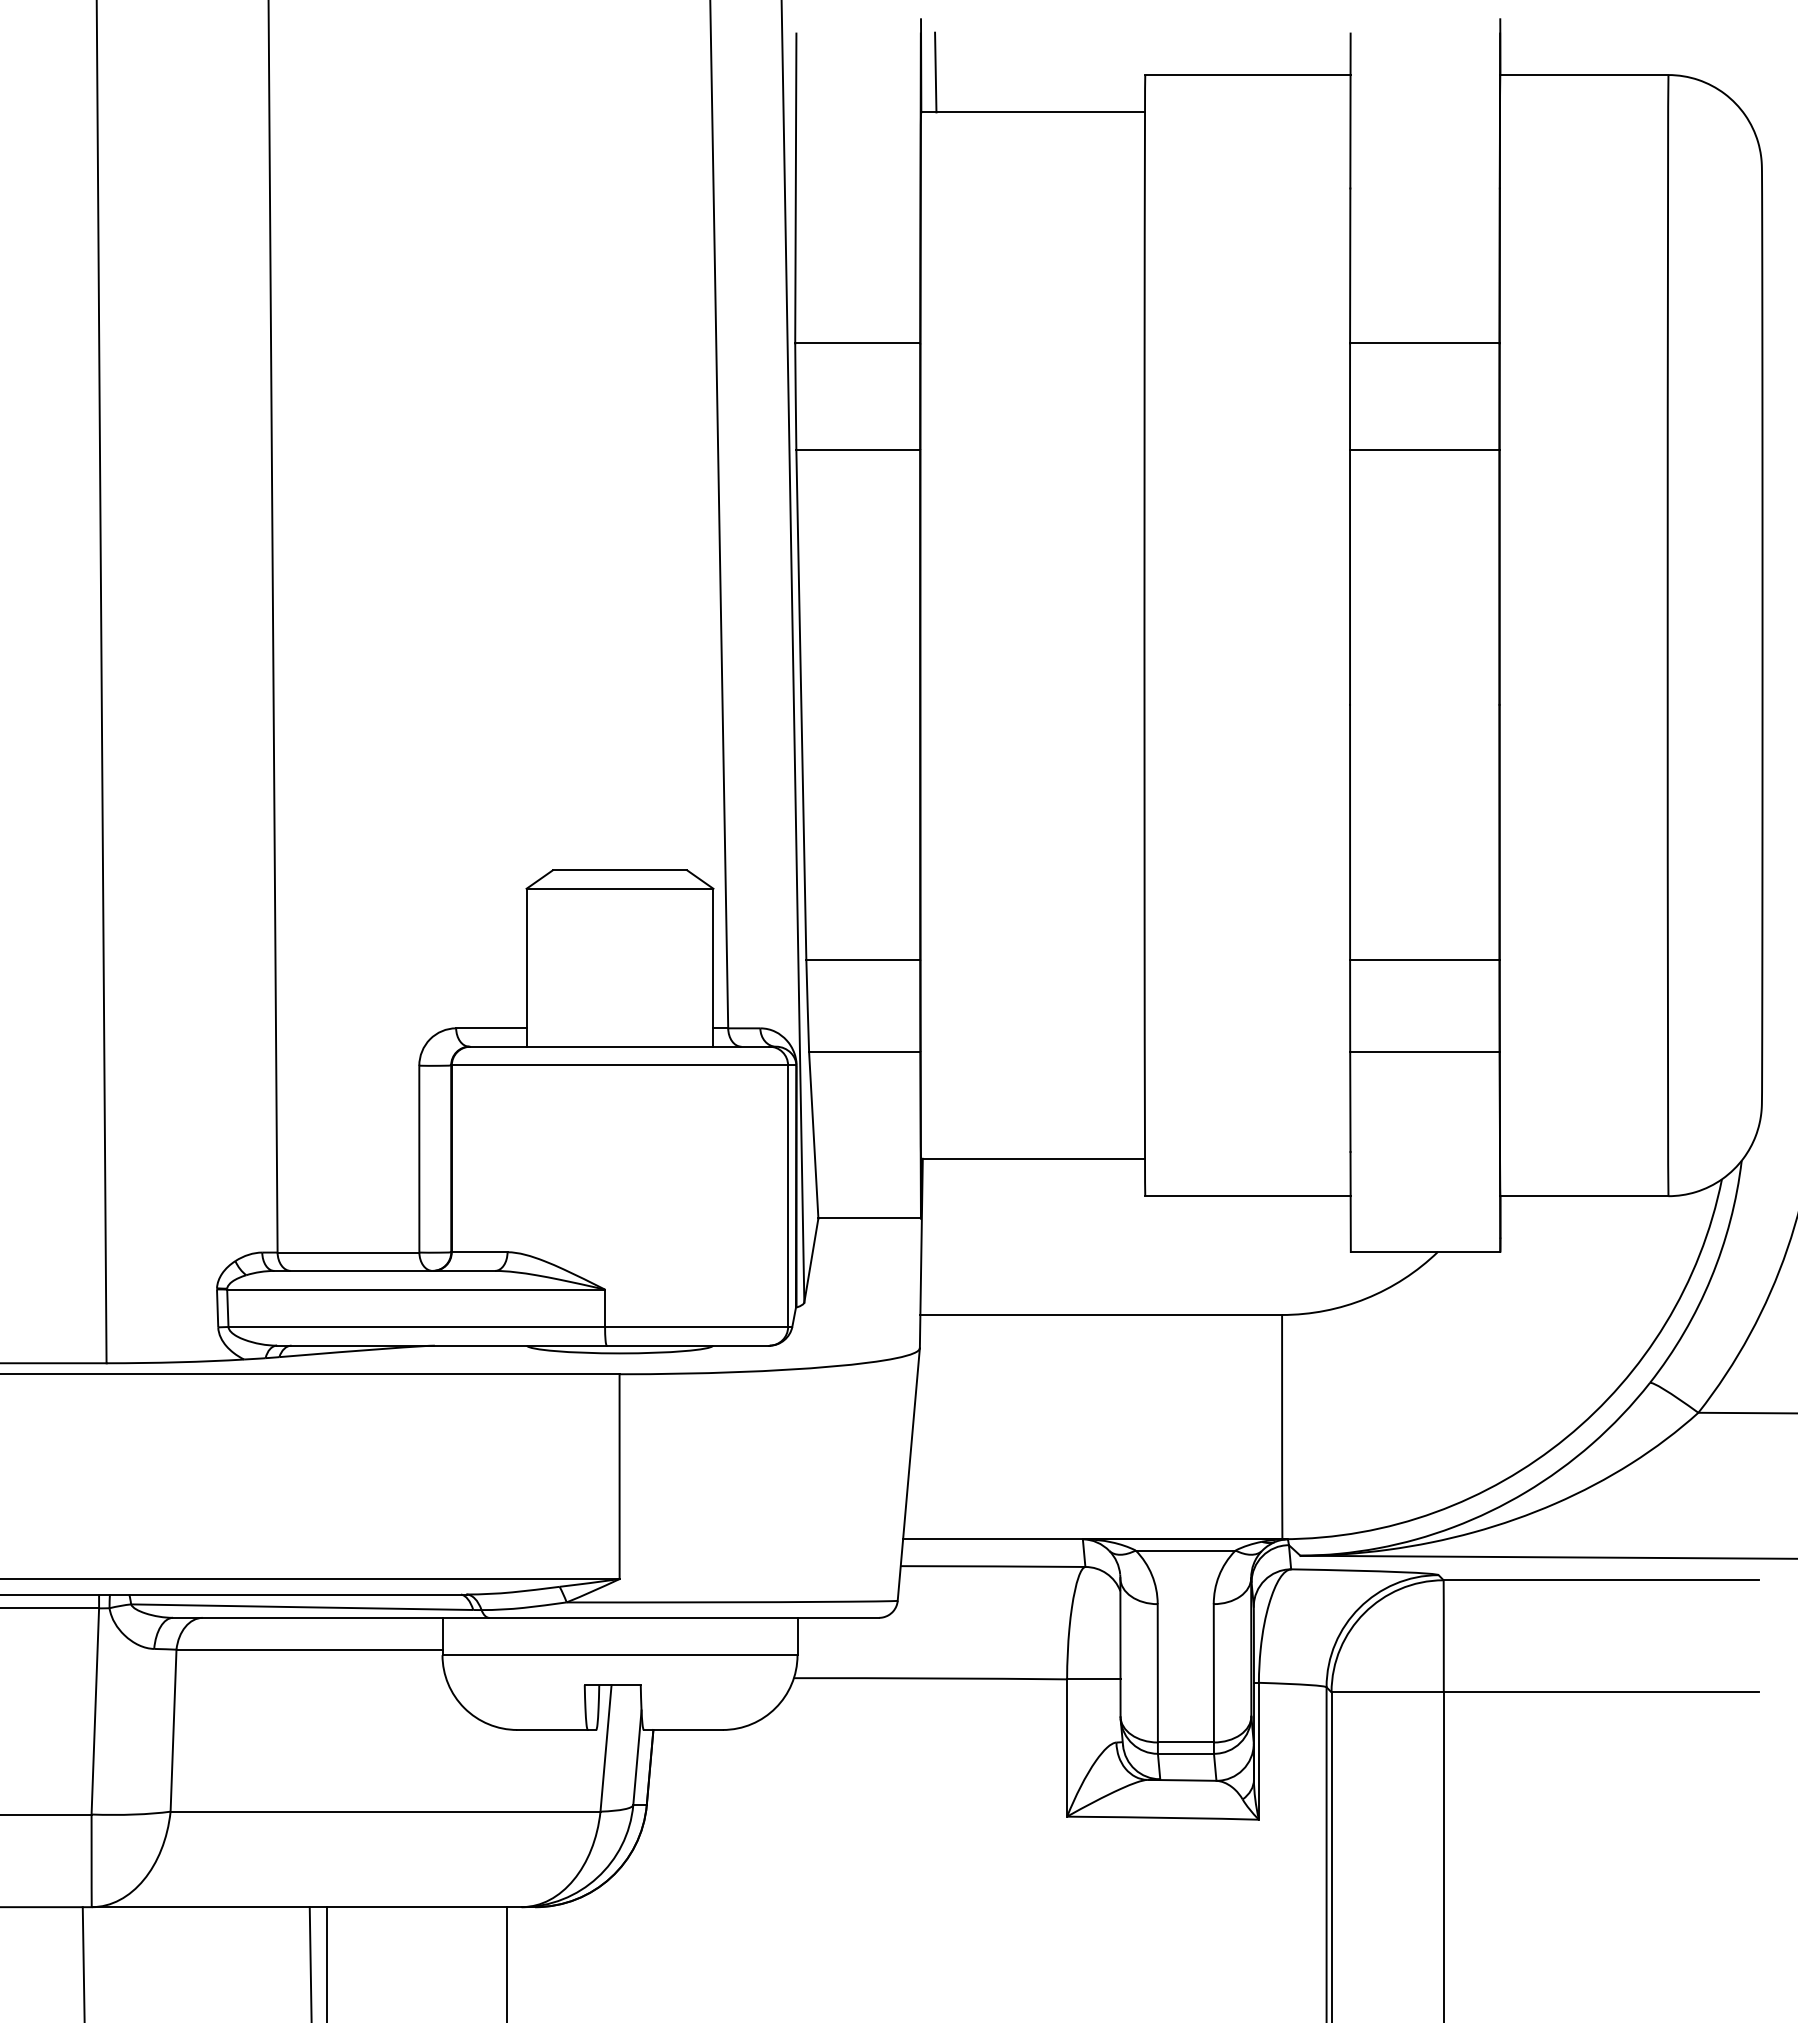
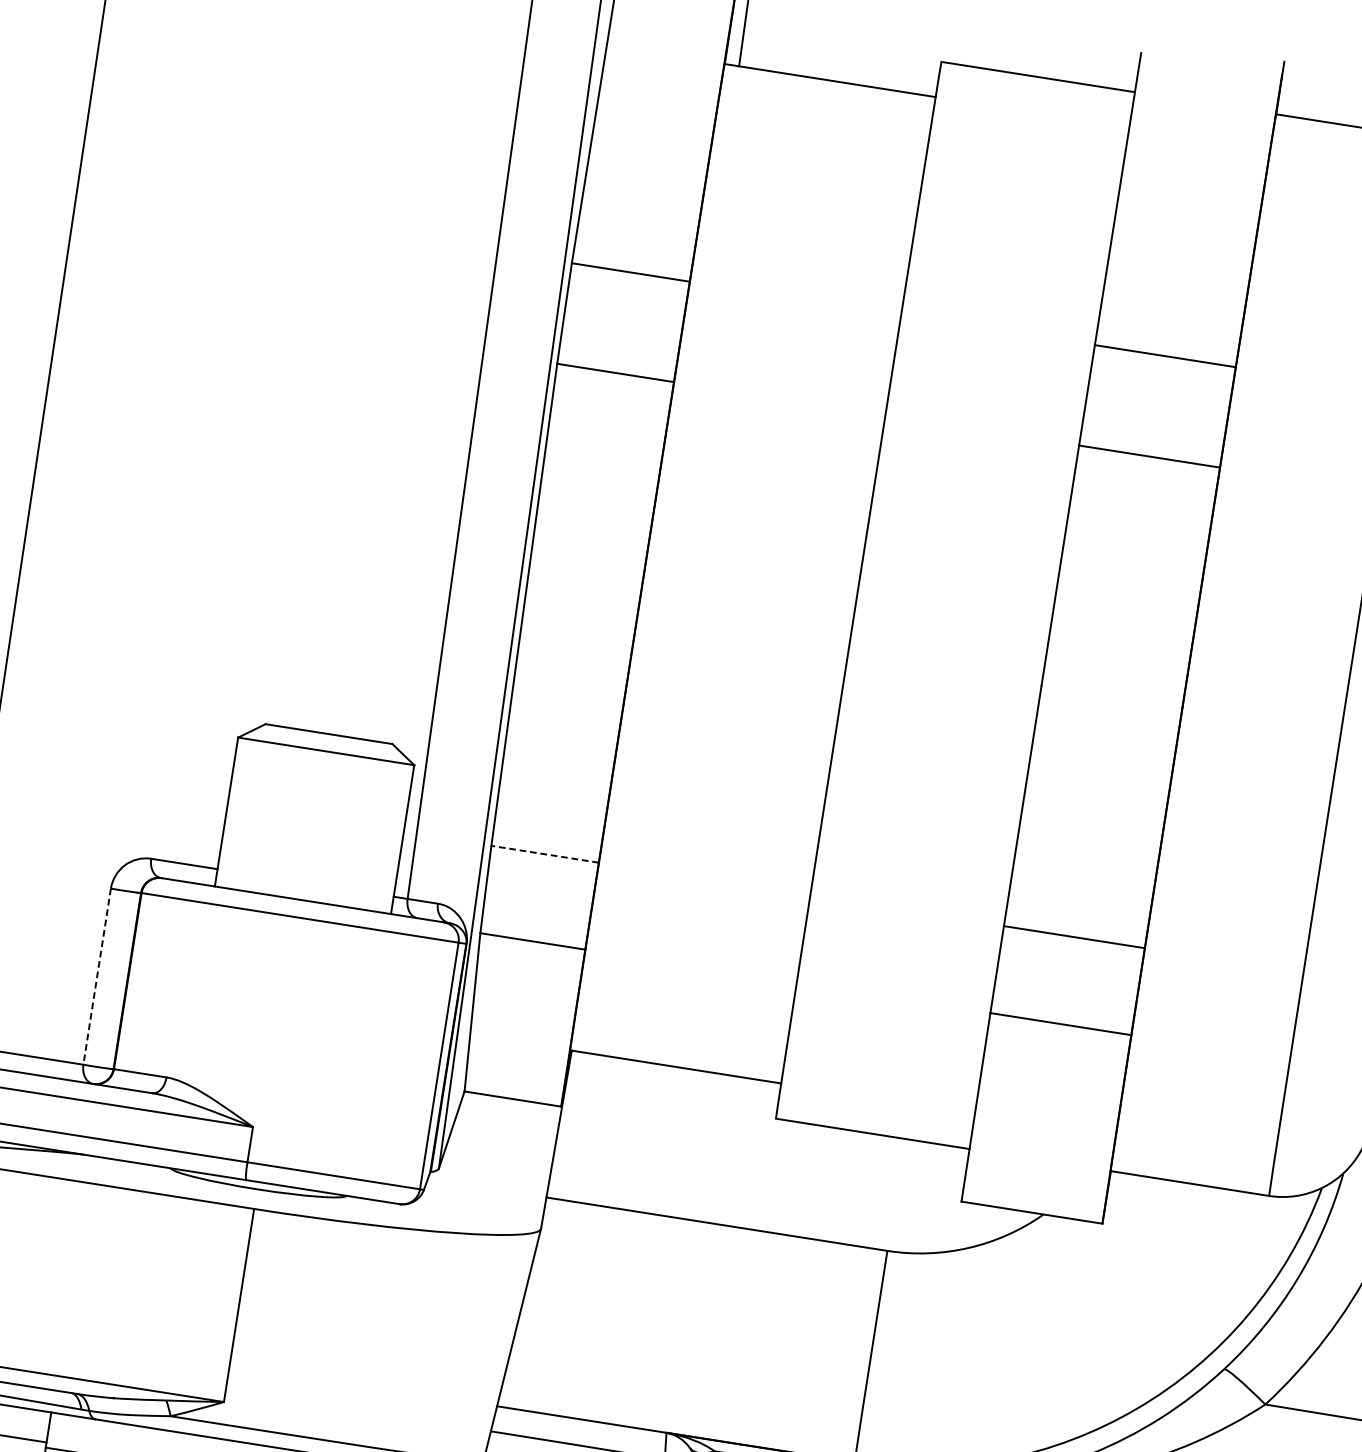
line: (863, 959) -> (545, 854), solid -> dashed
line: (419, 1159) -> (97, 976), solid -> dashed

